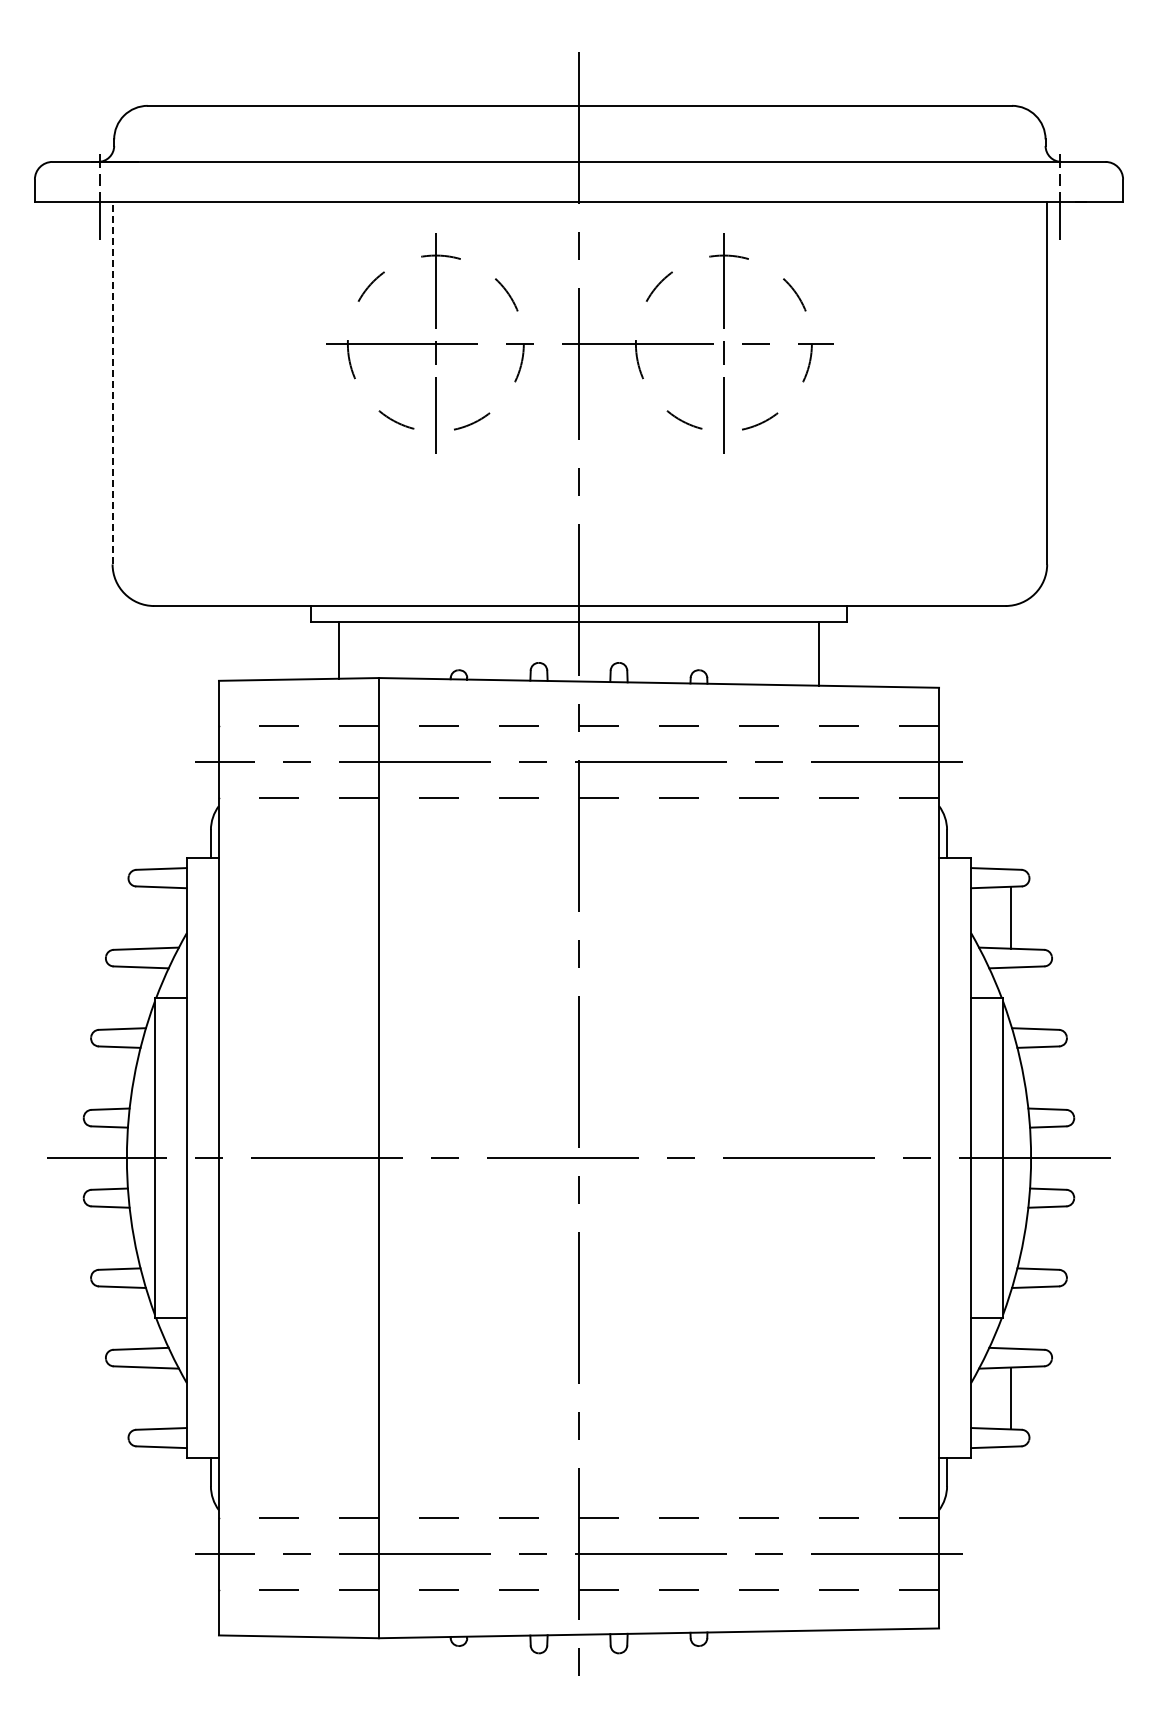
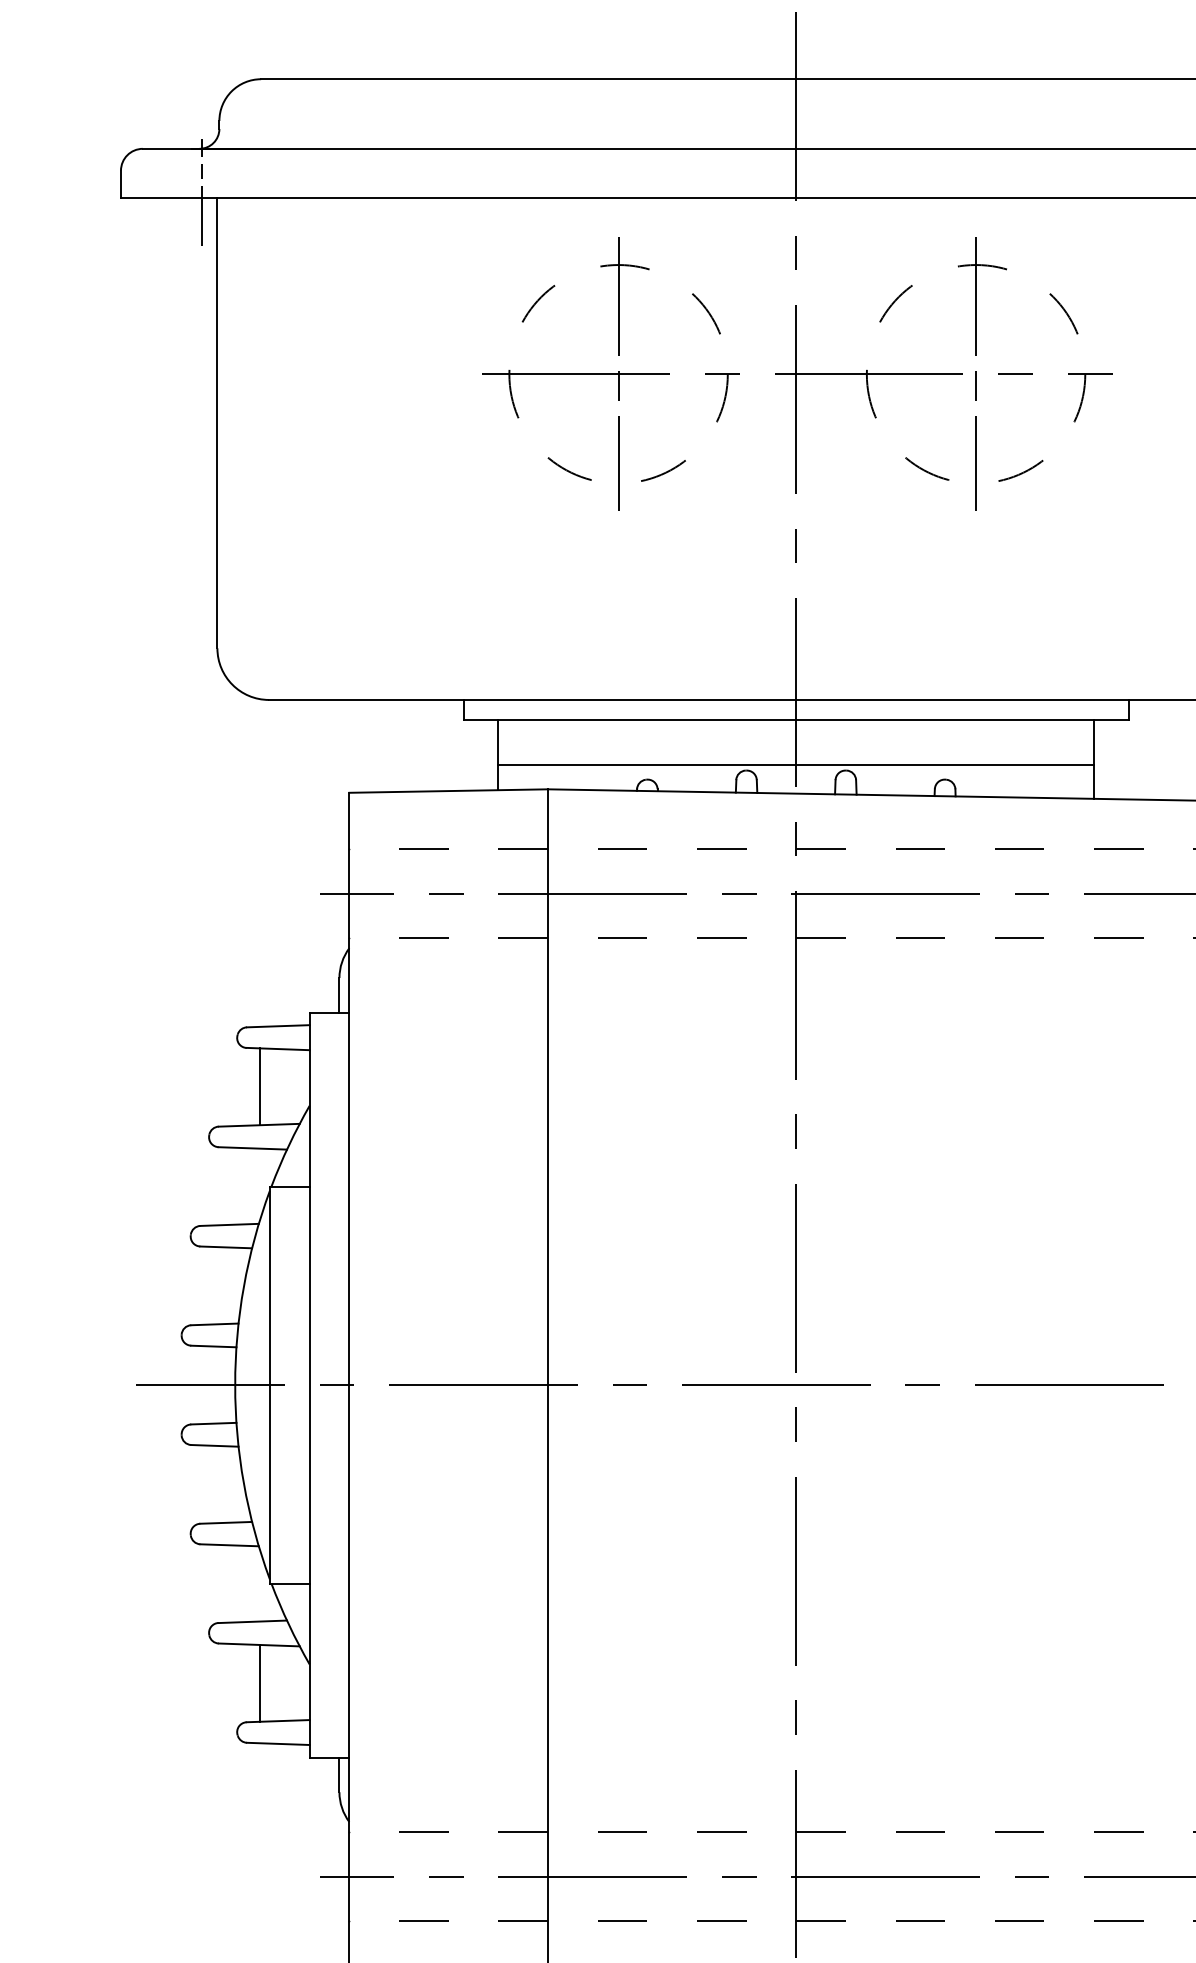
line: (112, 382) -> (217, 422), dashed -> solid
line: (578, 658) -> (795, 765), added
line: (146, 917) -> (259, 1086), added
line: (146, 1398) -> (259, 1683), added

